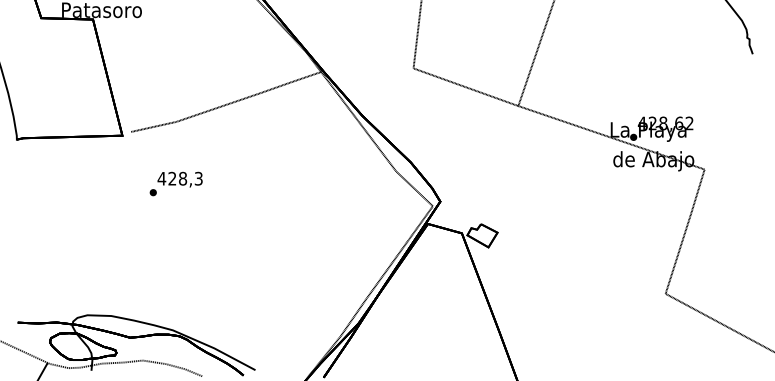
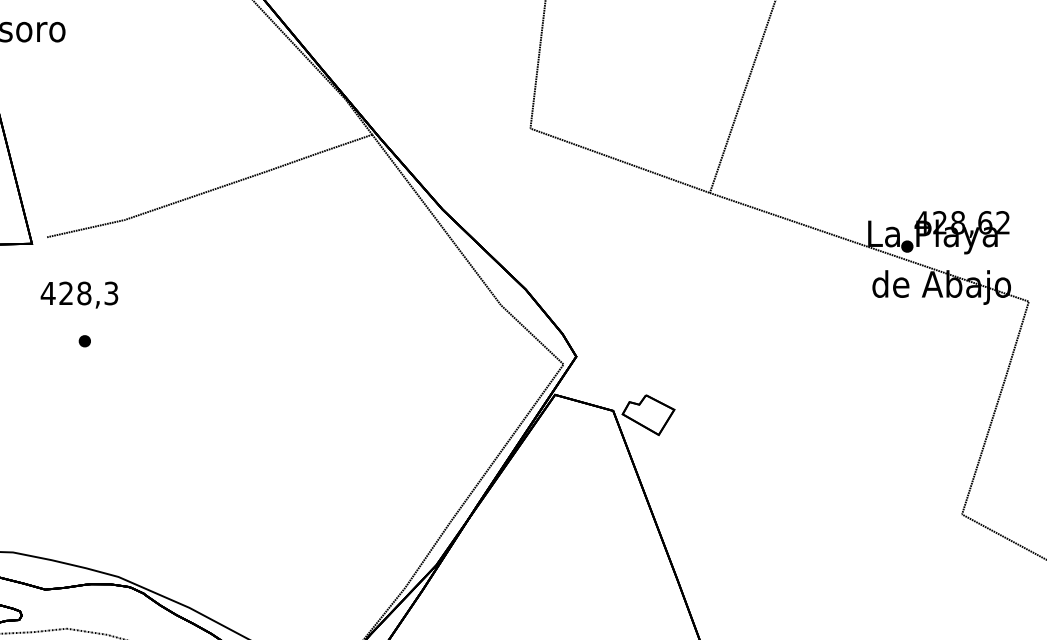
text: (179, 179) -> (78, 294), moved

